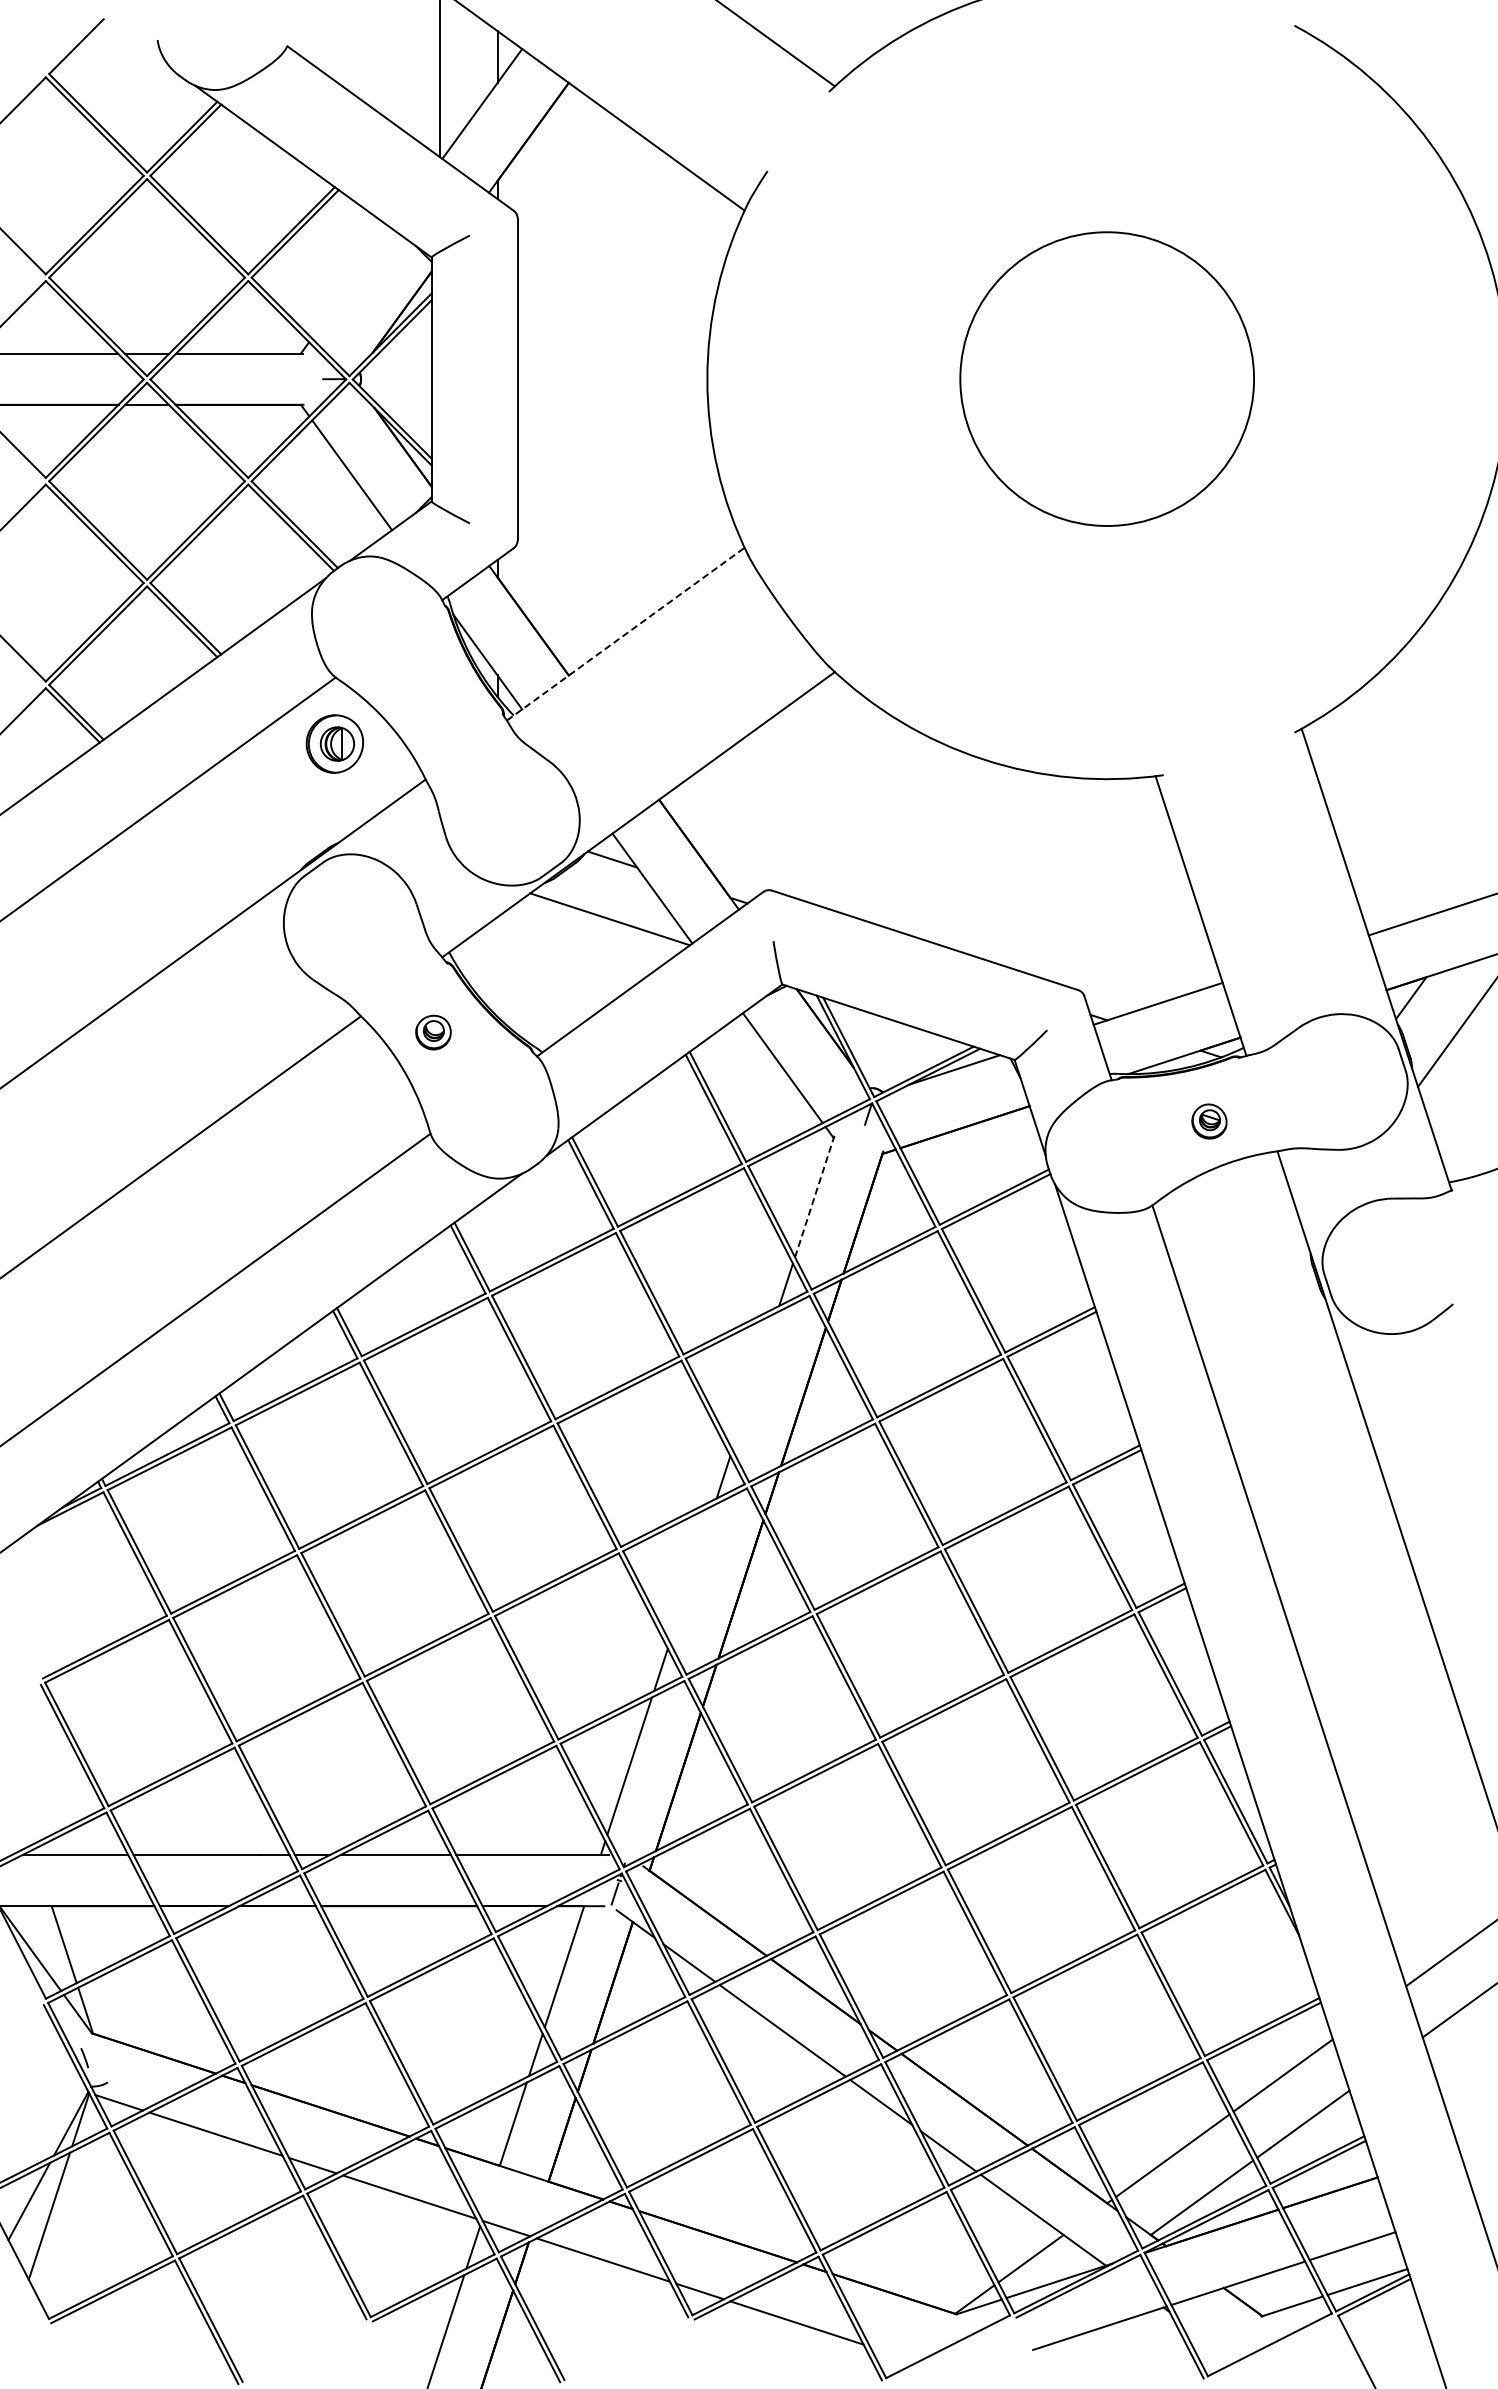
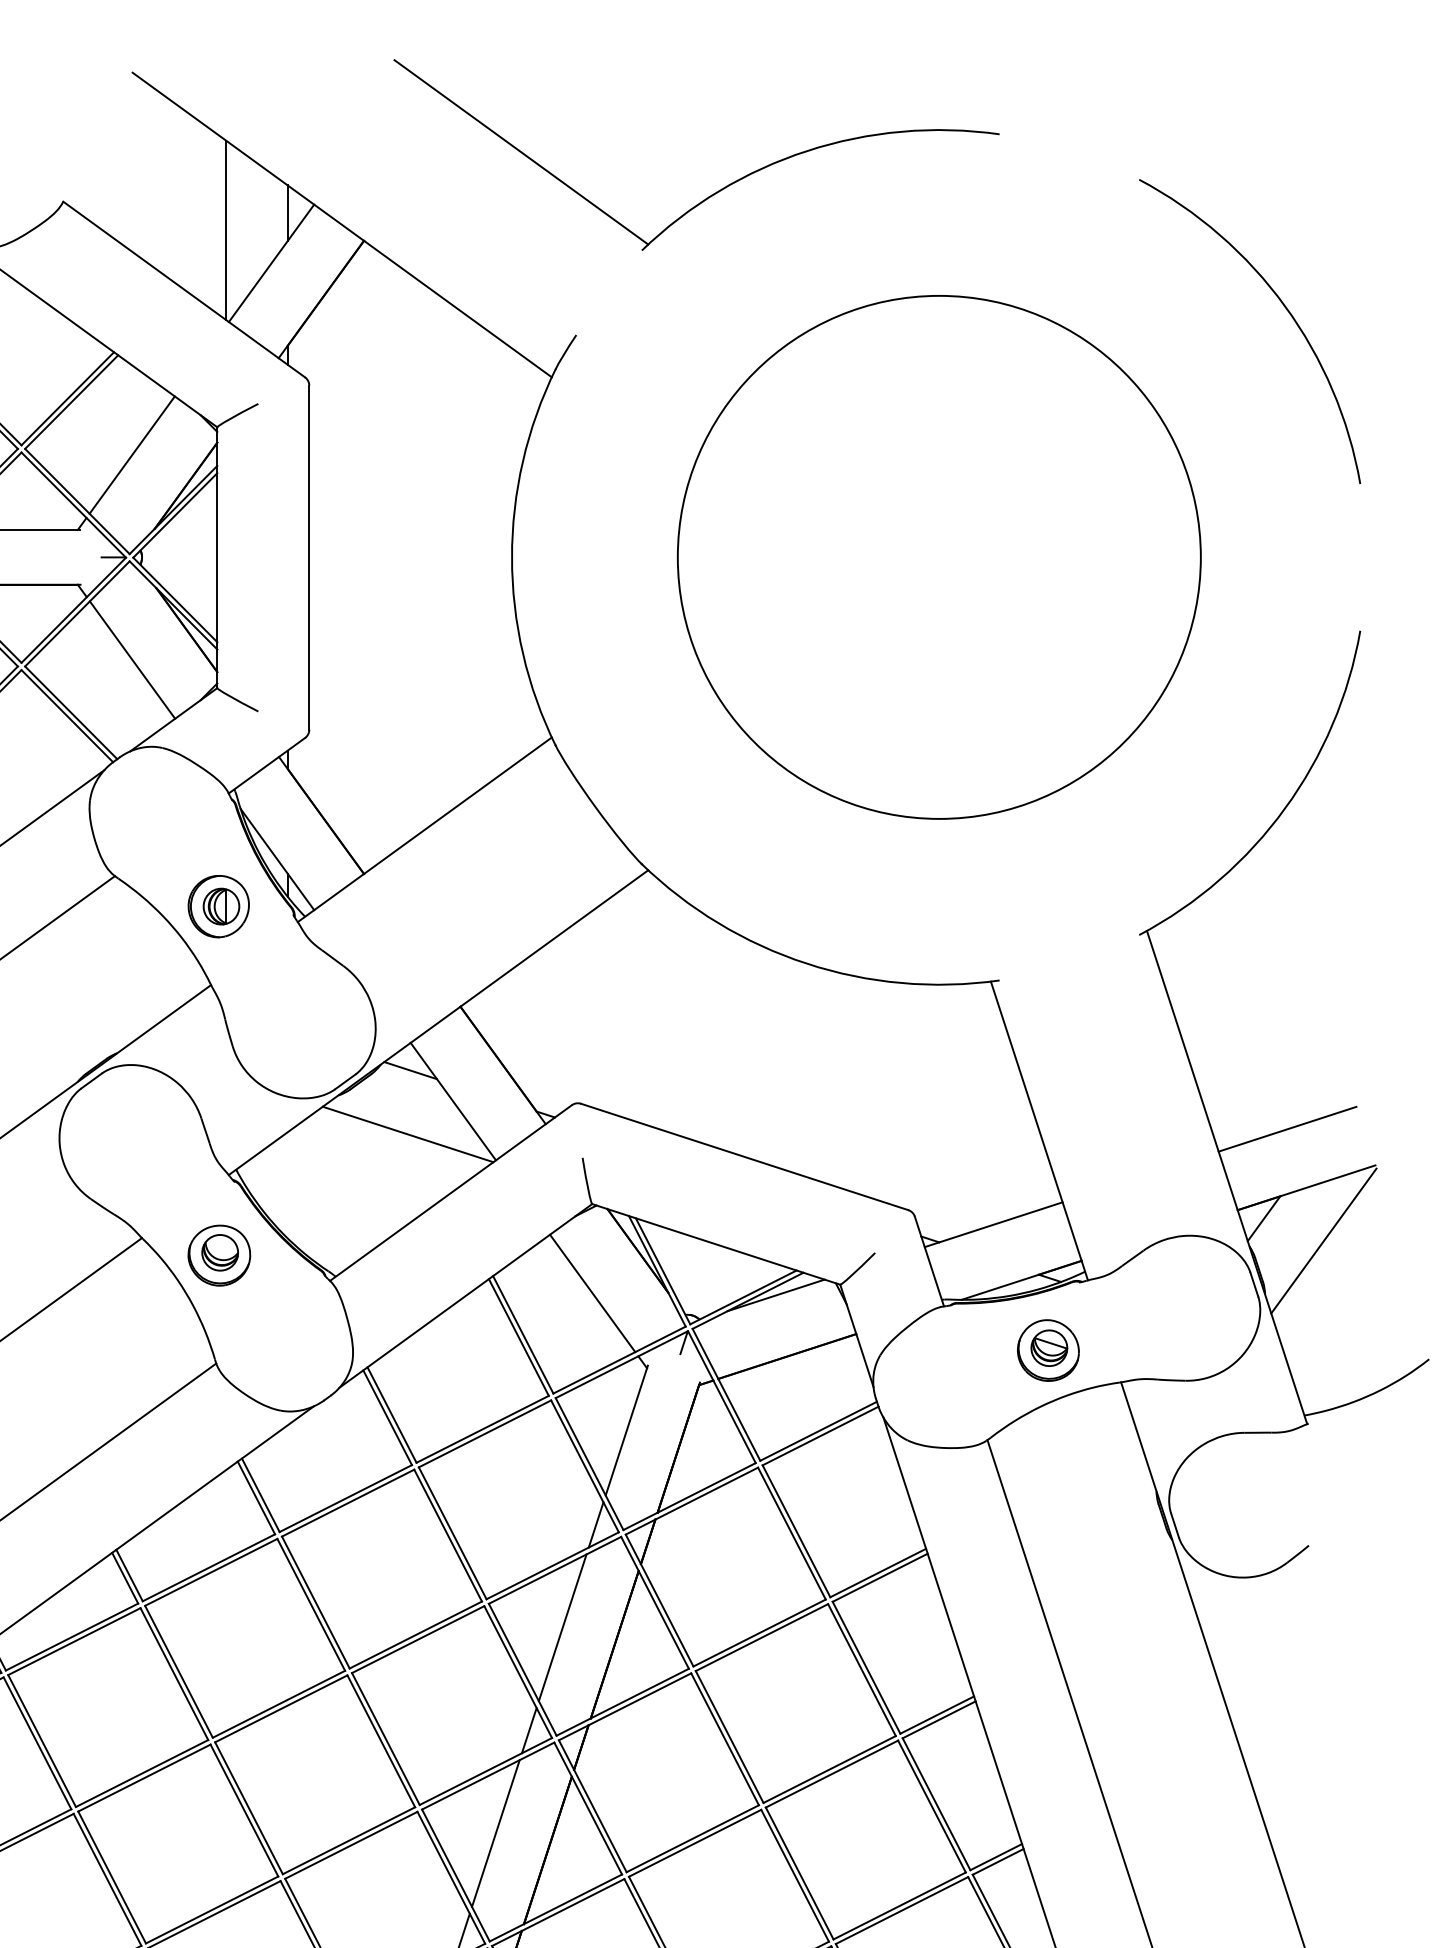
line: (351, 283) -> (131, 455), added
circle: (1106, 378) -> (938, 556), size x1.67
line: (625, 634) -> (424, 830), dashed -> solid
part: (334, 743) -> (218, 906), moved
part: (433, 1032) -> (219, 1255), size x1.67
part: (1209, 1121) -> (1048, 1350), size x1.67
line: (814, 1196) -> (626, 1430), dashed -> solid
line: (754, 1380) -> (562, 1627), added
line: (691, 1573) -> (495, 1833), added

